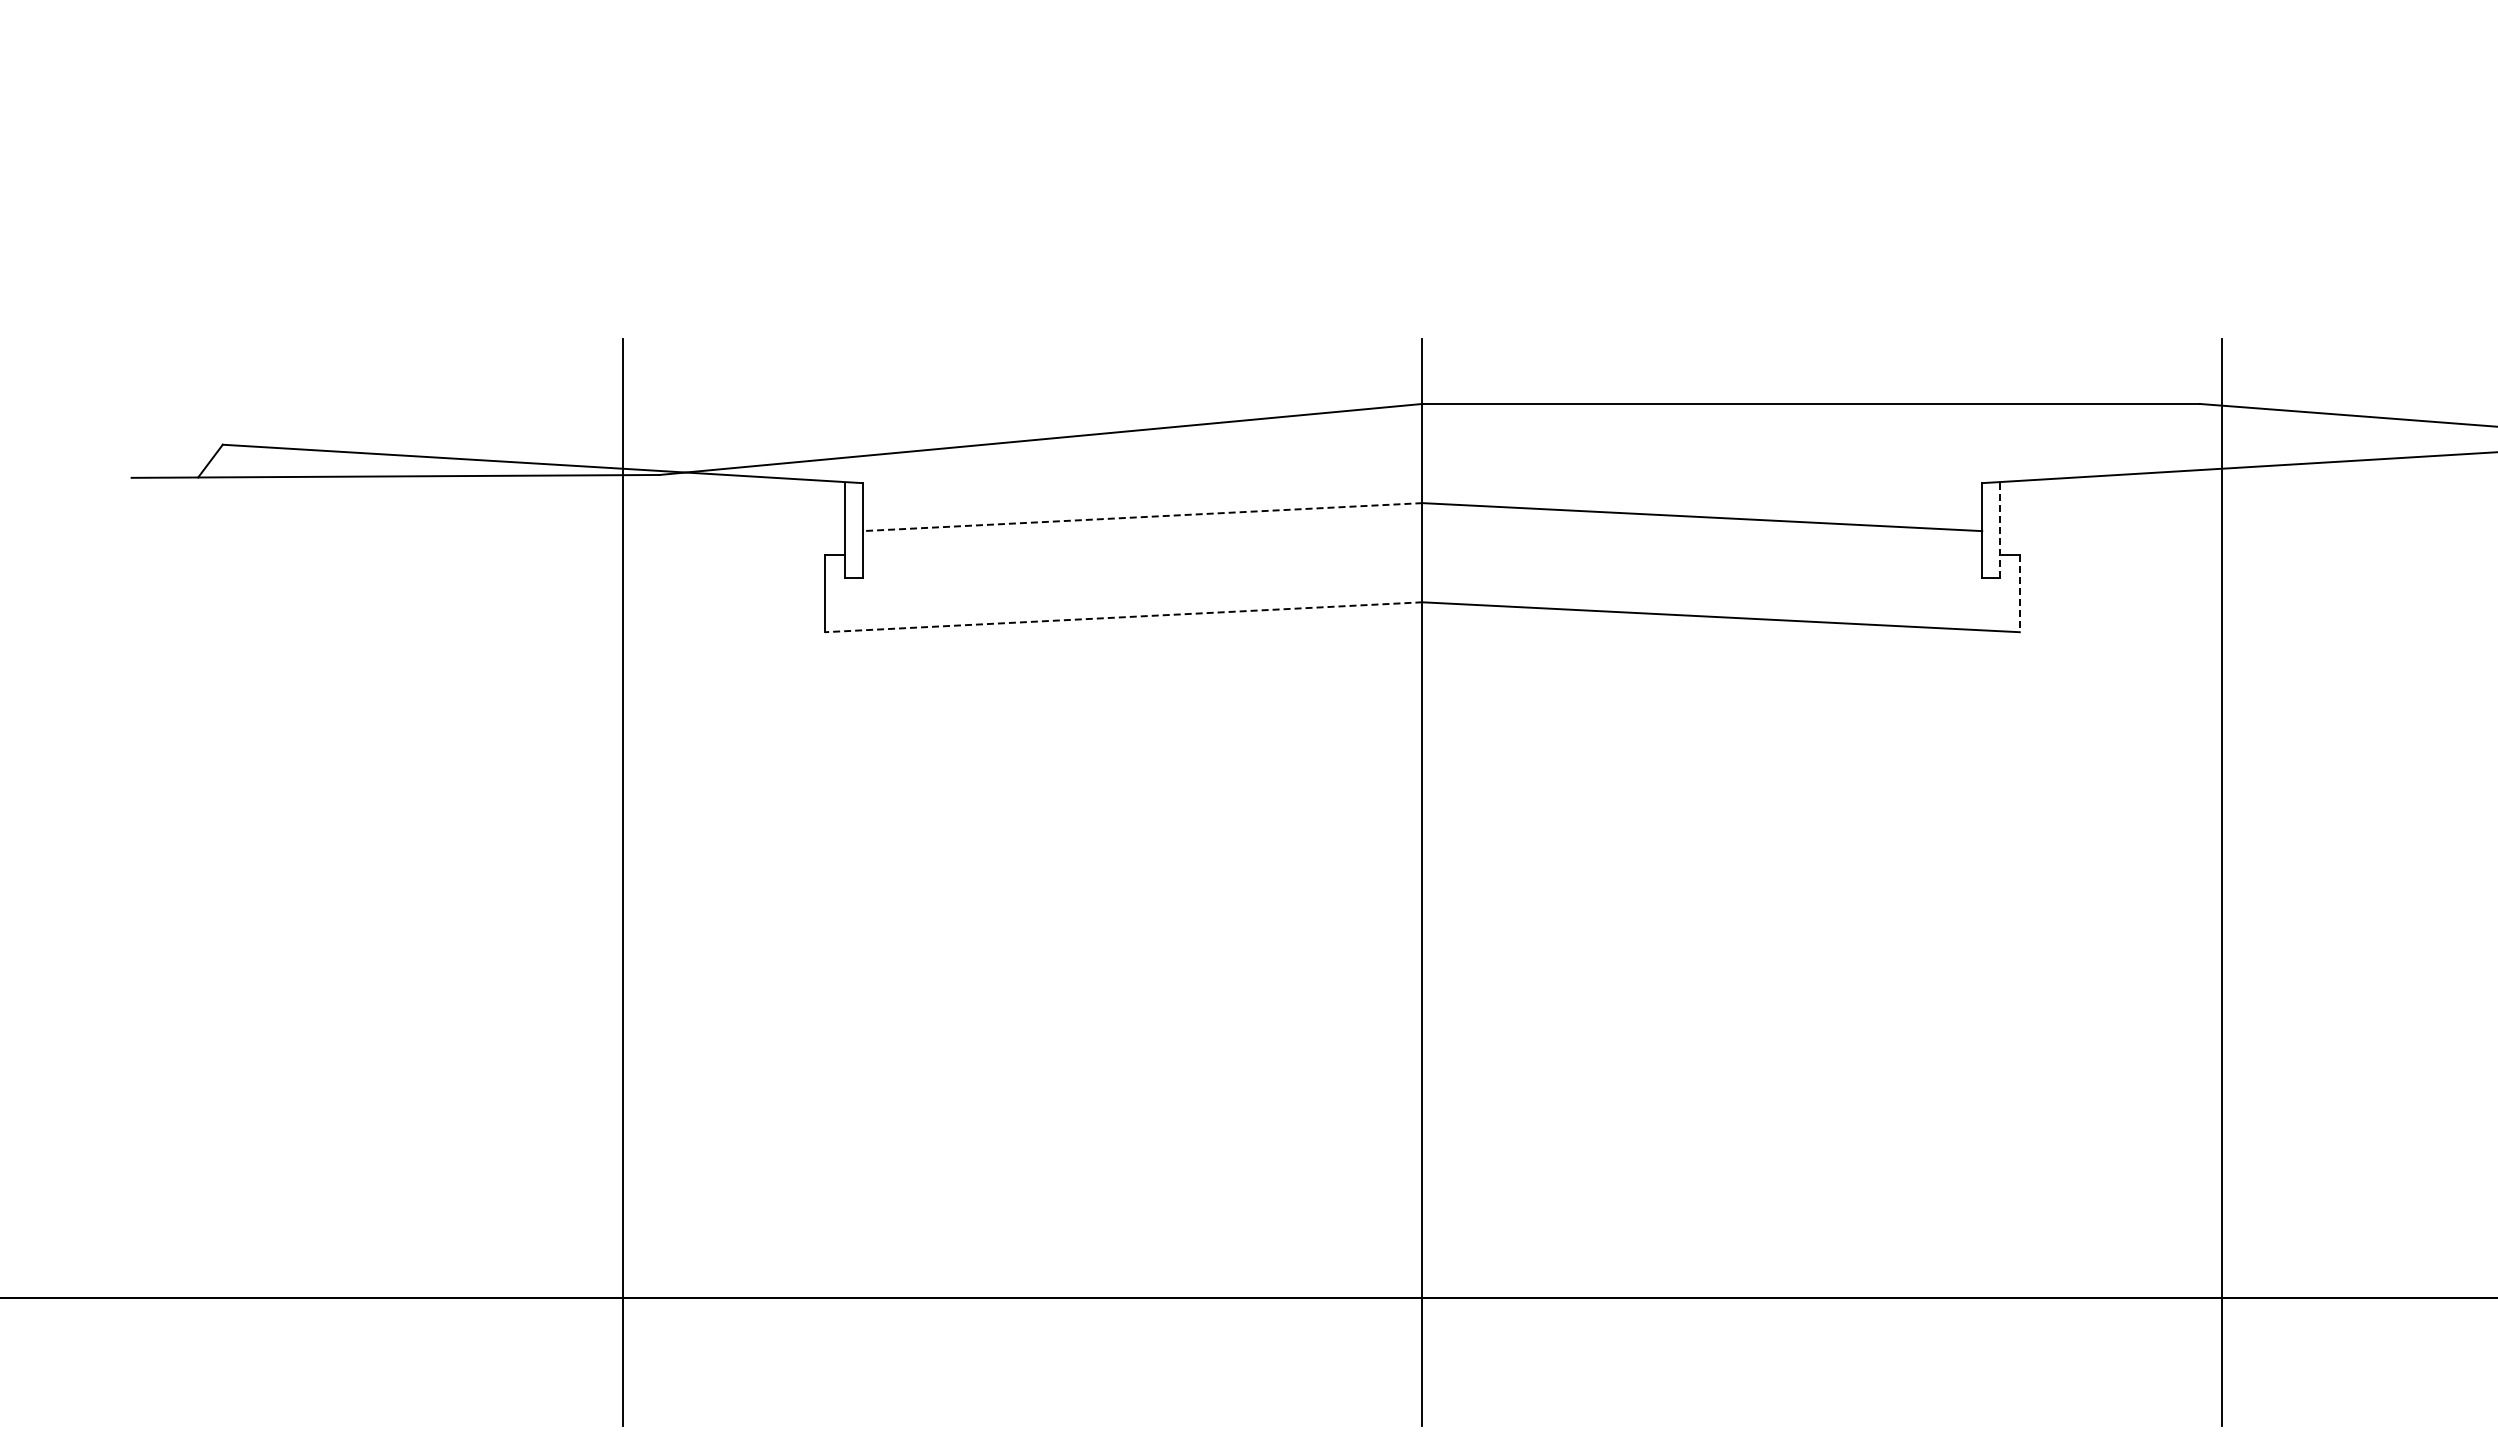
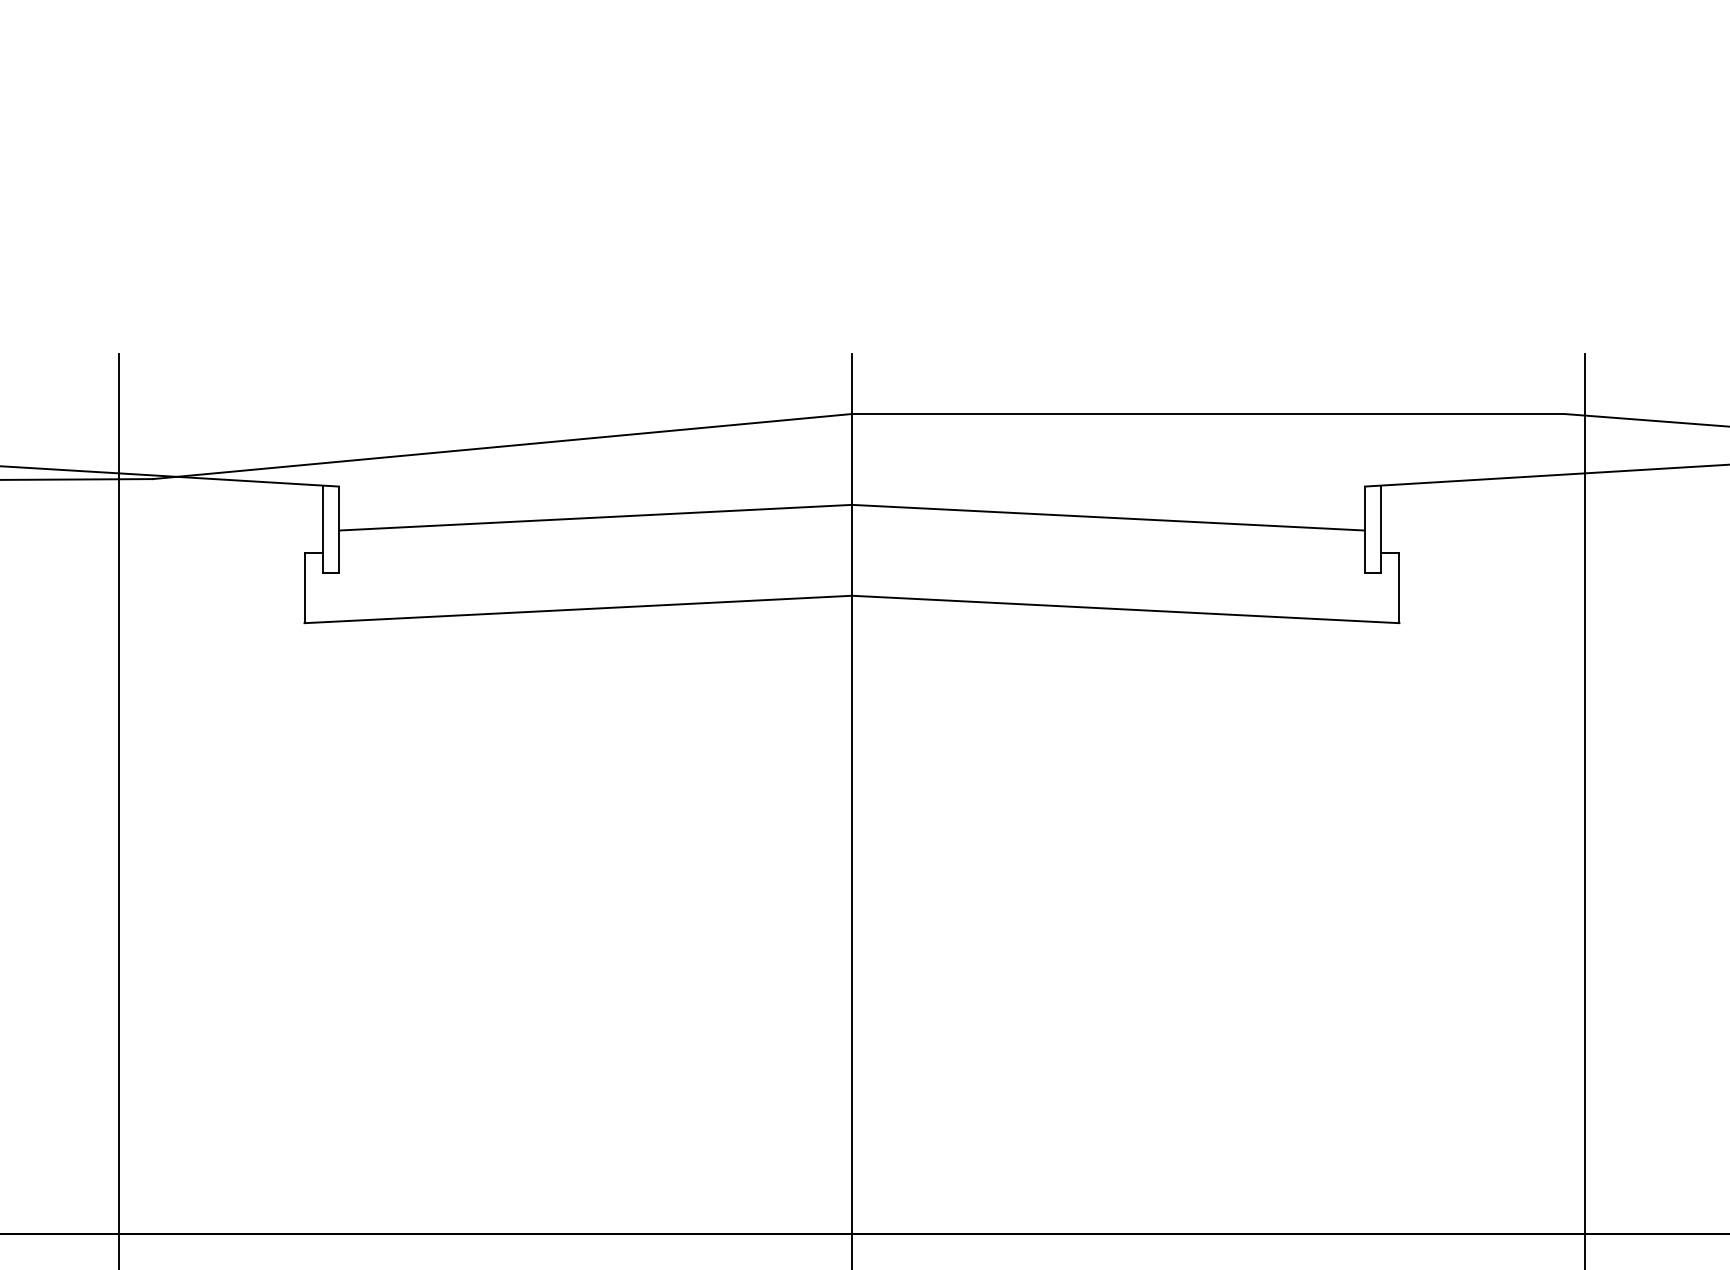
line: (1141, 517) -> (594, 518), dashed -> solid
line: (1999, 531) -> (1380, 530), dashed -> solid
line: (2019, 593) -> (1399, 587), dashed -> solid
line: (1123, 617) -> (578, 609), dashed -> solid

